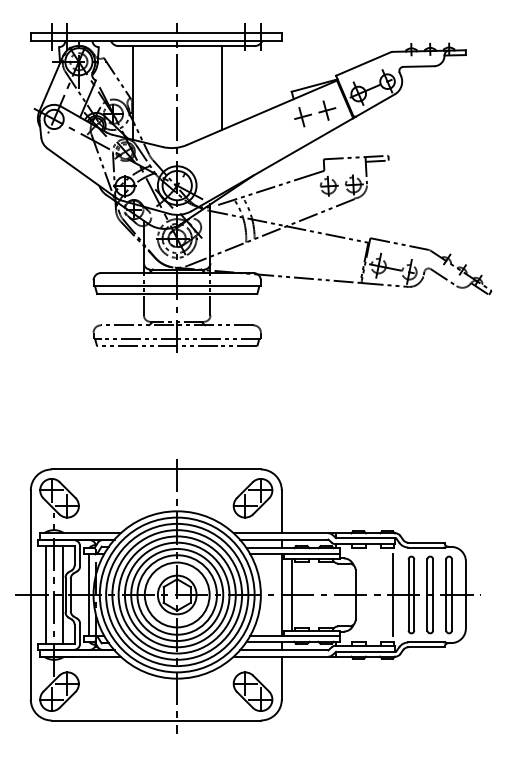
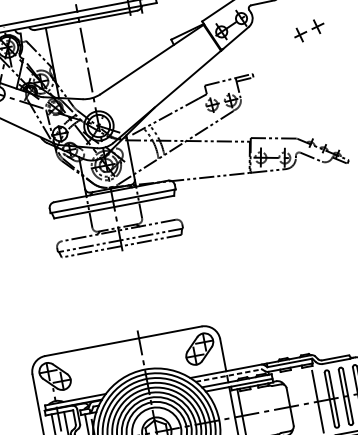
line: (221, 88) -> (118, 47), removed
part: (315, 113) -> (309, 30), moved
line: (284, 539) -> (229, 375), solid -> dashed

